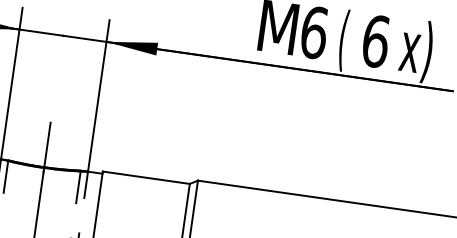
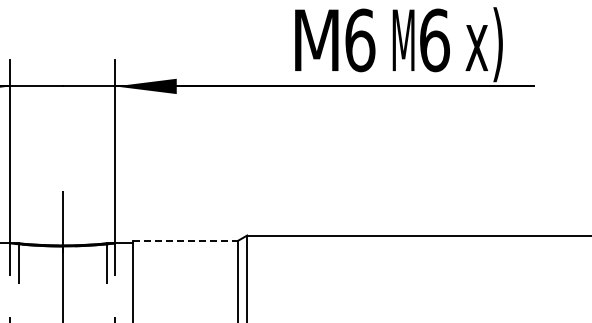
text: (349, 41) -> (403, 44), ( -> M
line: (146, 177) -> (185, 240), solid -> dashed

